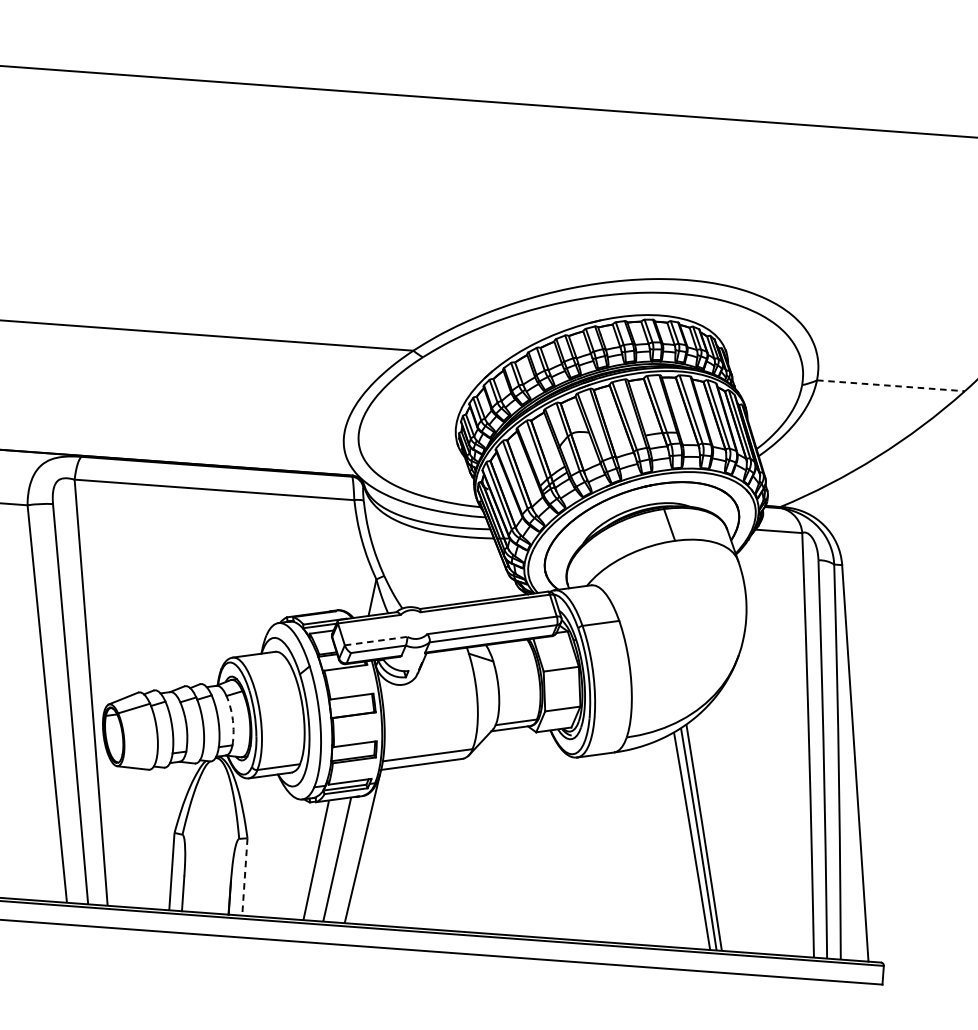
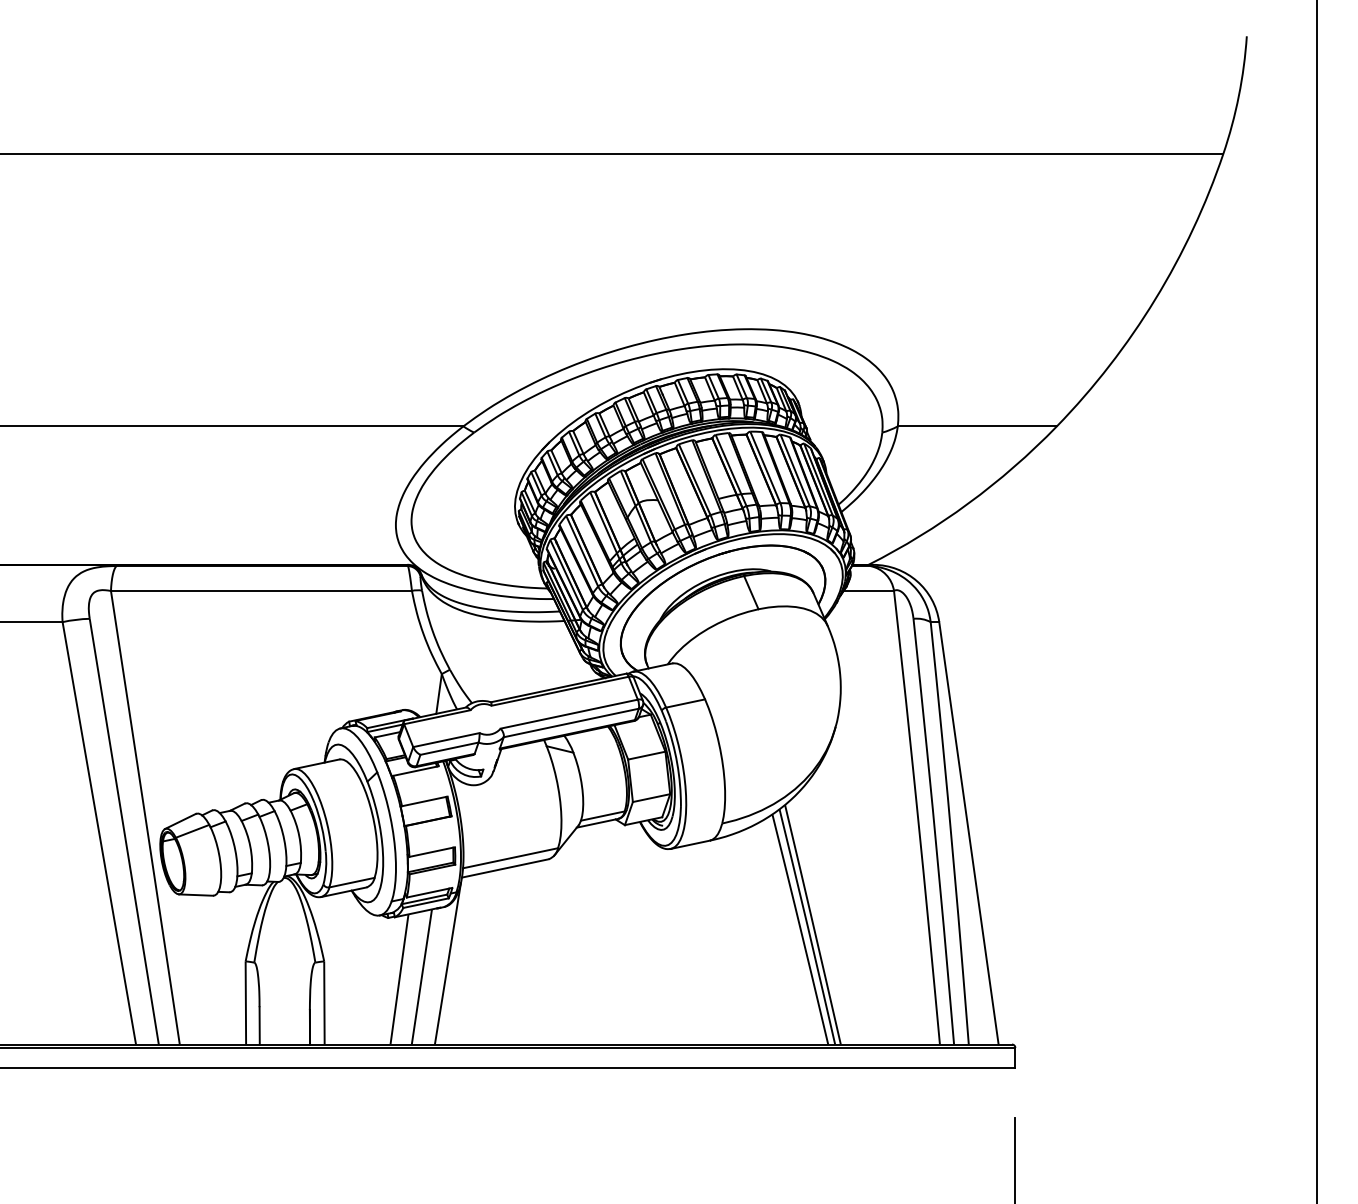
line: (891, 385) -> (977, 426), dashed -> solid
line: (376, 641) -> (446, 740), dashed -> solid
arc: (233, 720) -> (299, 836), dashed -> solid
line: (244, 876) -> (324, 1002), dashed -> solid

